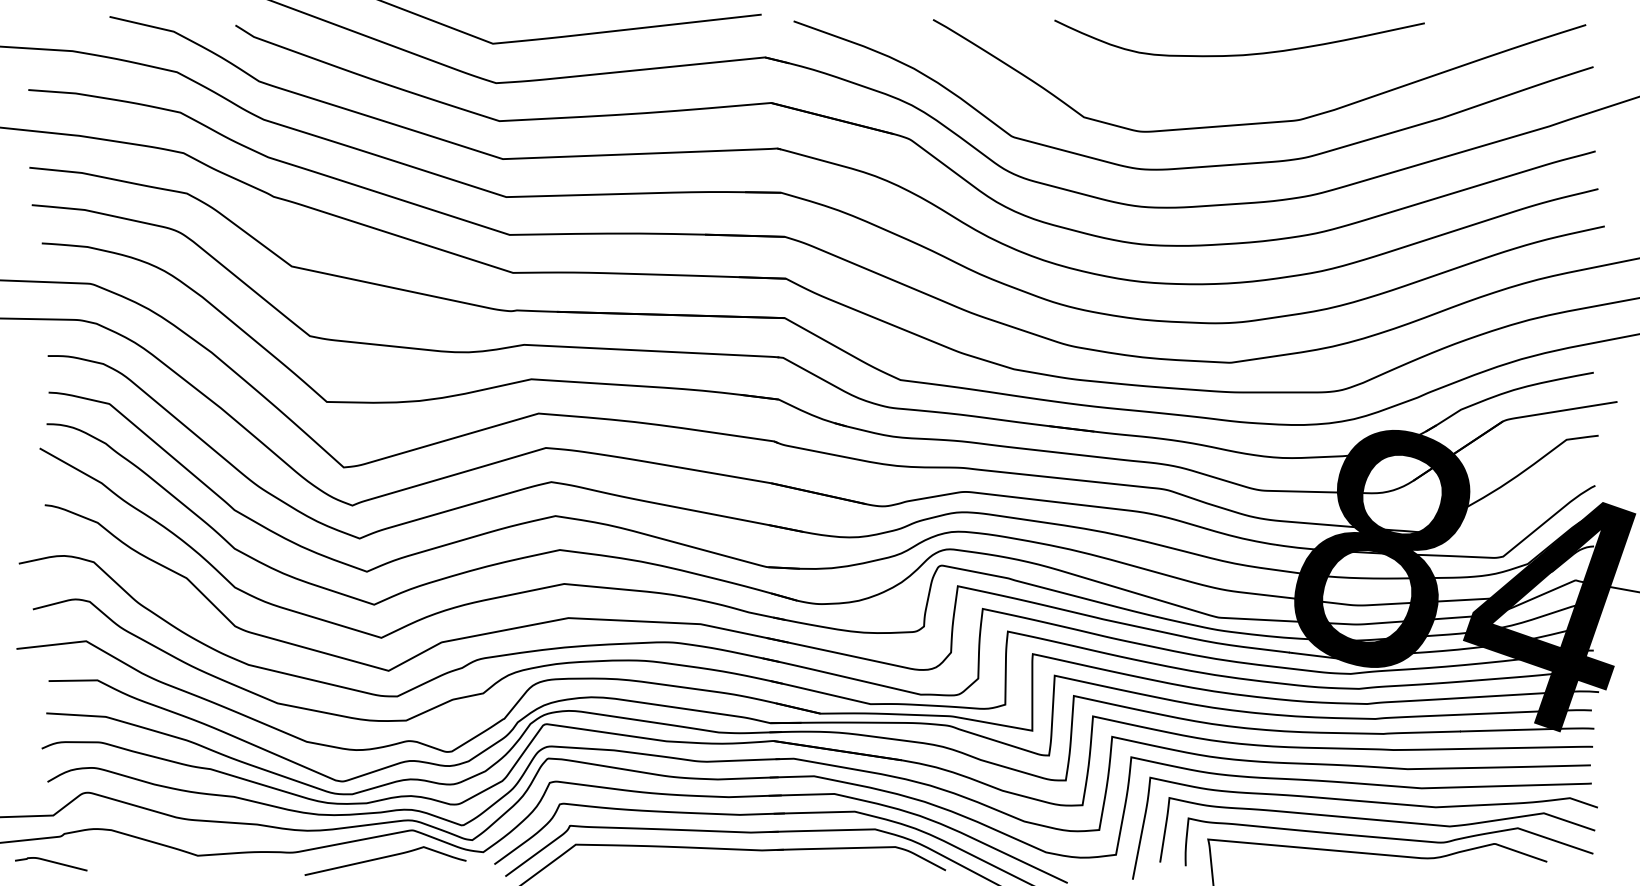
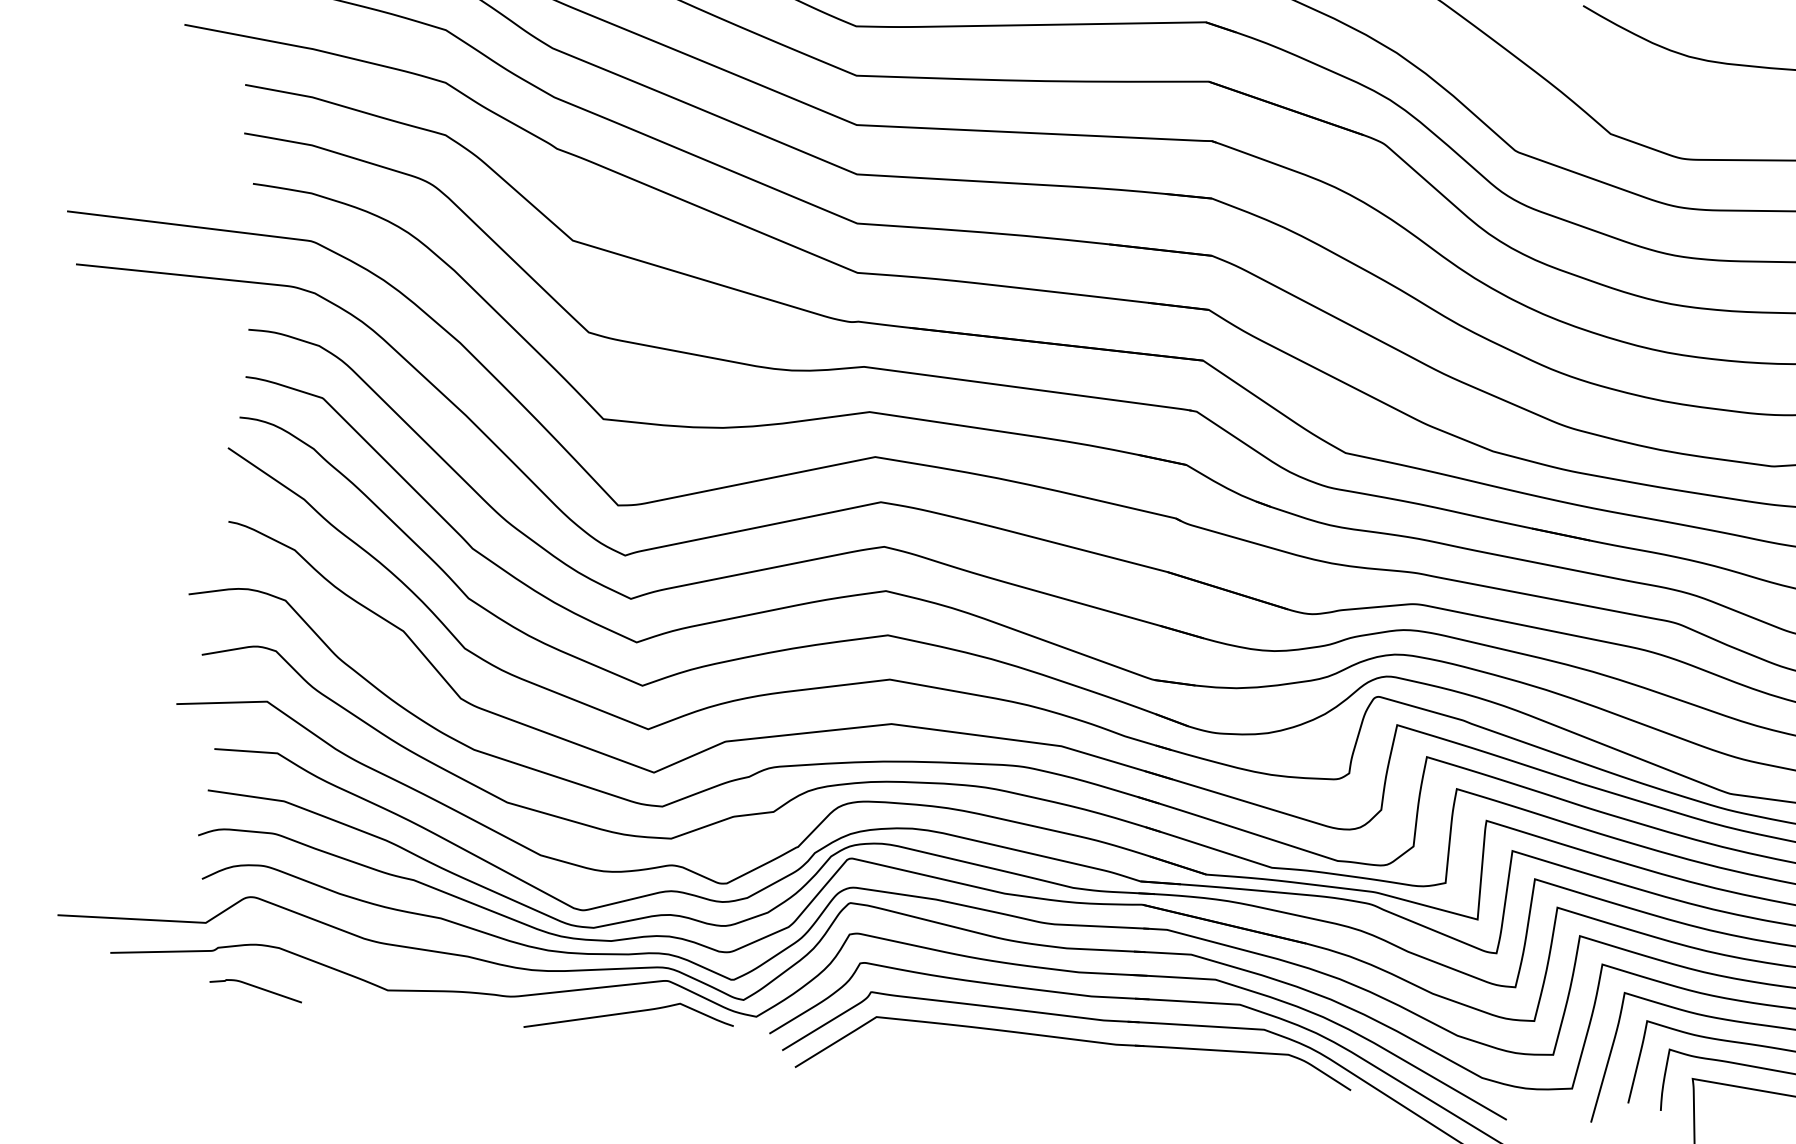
curve: (51, 862) -> (256, 988), moved

